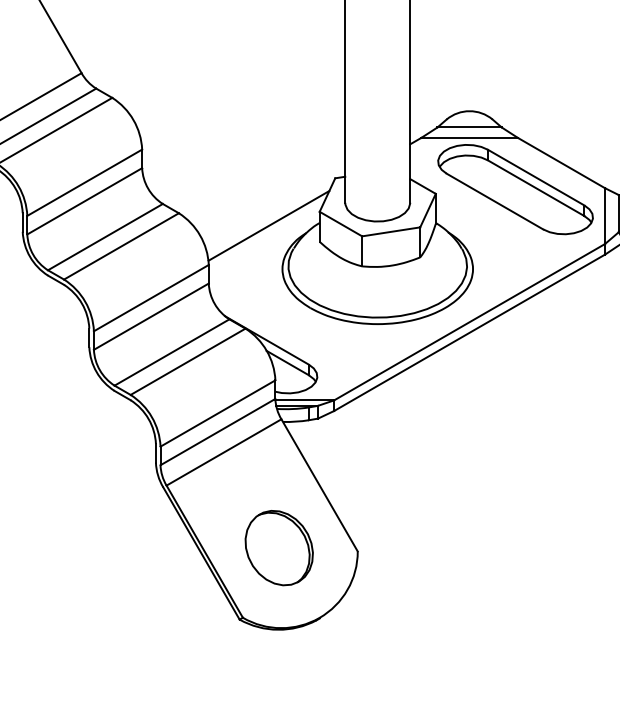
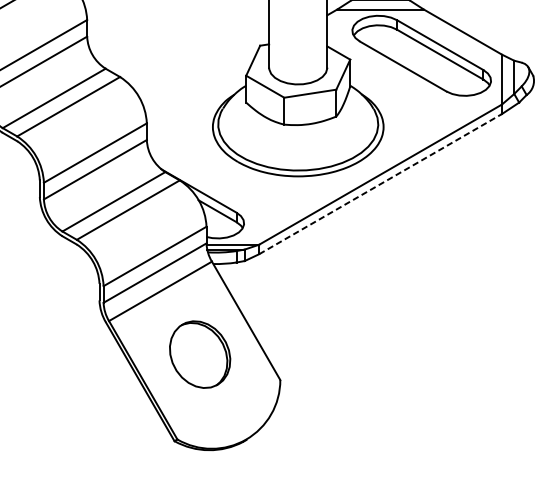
line: (268, 225) -> (200, 88), removed
line: (470, 332) -> (381, 183), solid -> dashed
part: (278, 548) -> (199, 355), moved

